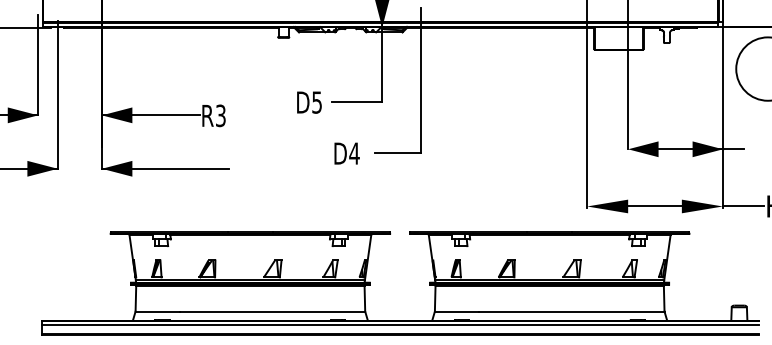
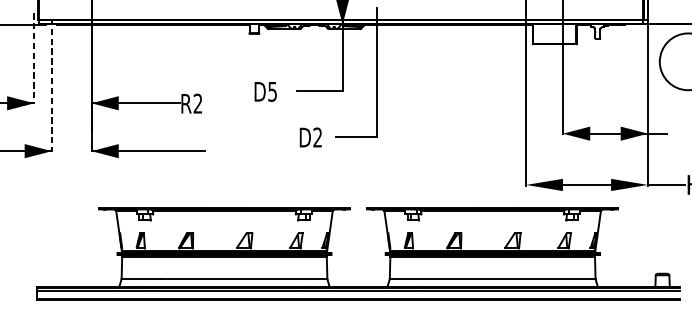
line: (38, 65) -> (34, 58), solid -> dashed
line: (57, 94) -> (51, 84), solid -> dashed
text: (309, 102) -> (265, 91), moved
text: (220, 116) -> (197, 104), R3 -> R2
text: (354, 153) -> (317, 137), D4 -> D2

